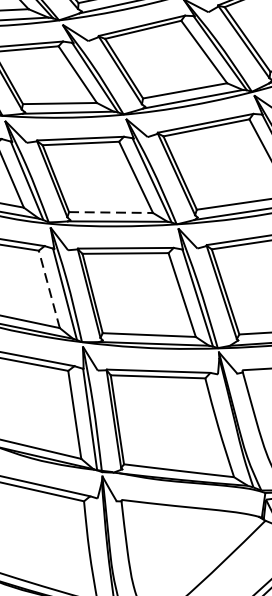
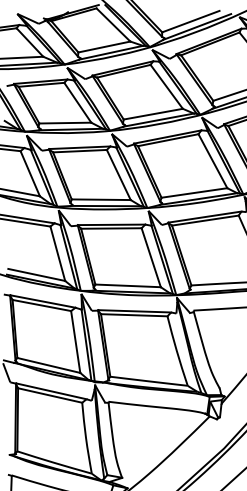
line: (111, 212) -> (101, 199), dashed -> solid
line: (48, 289) -> (57, 253), dashed -> solid

